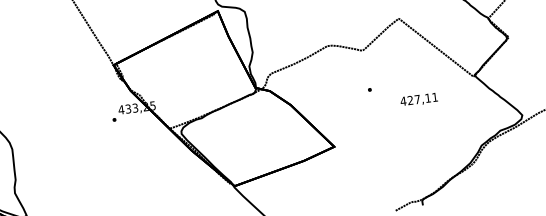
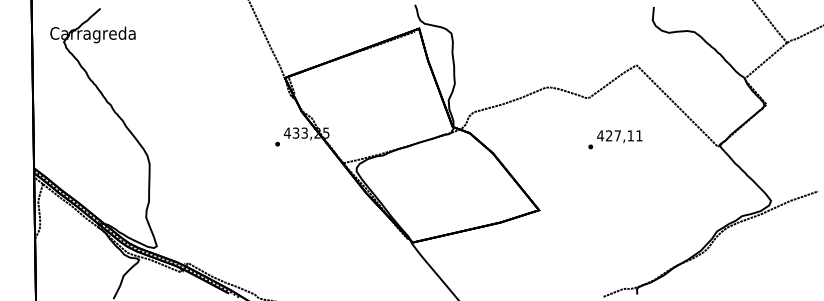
text: (418, 99) -> (619, 136), moved

